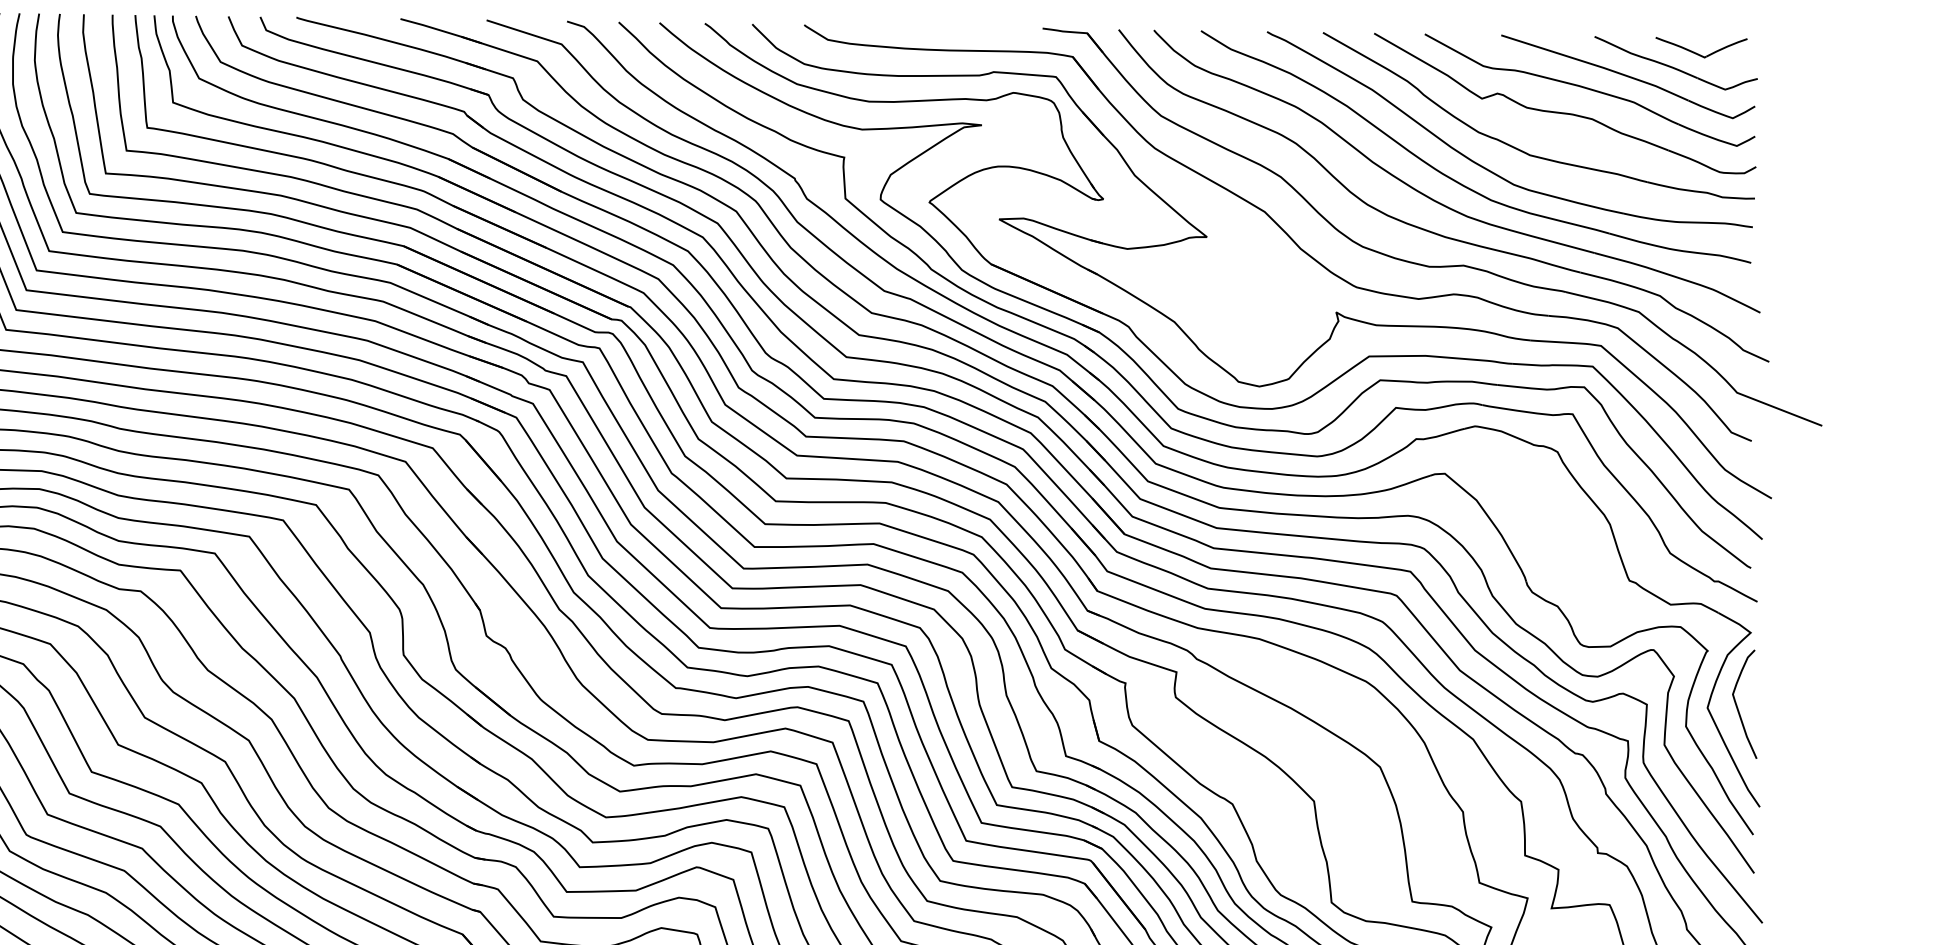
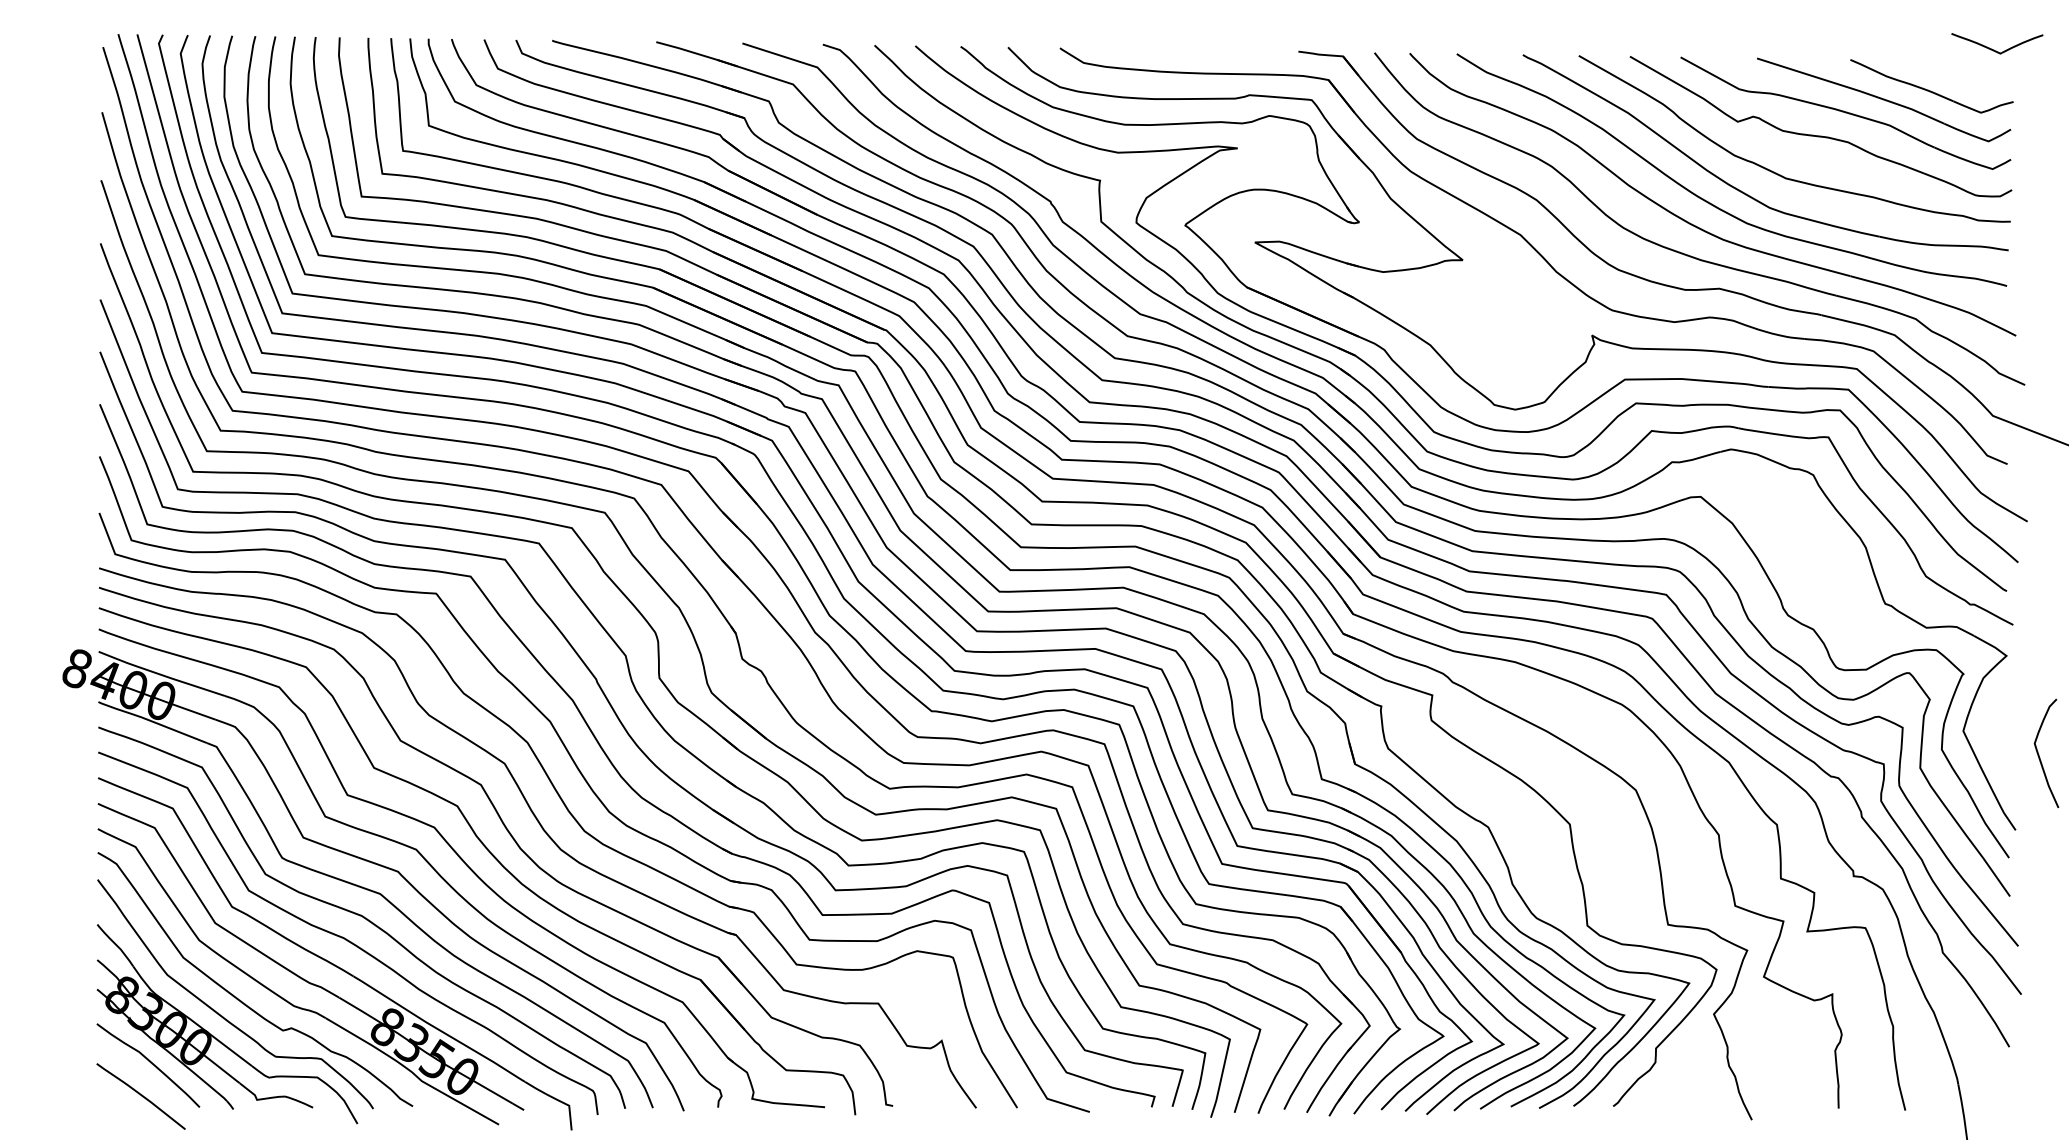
part: (1698, 53) -> (1994, 49), moved
curve: (1737, 705) -> (2039, 754), moved

